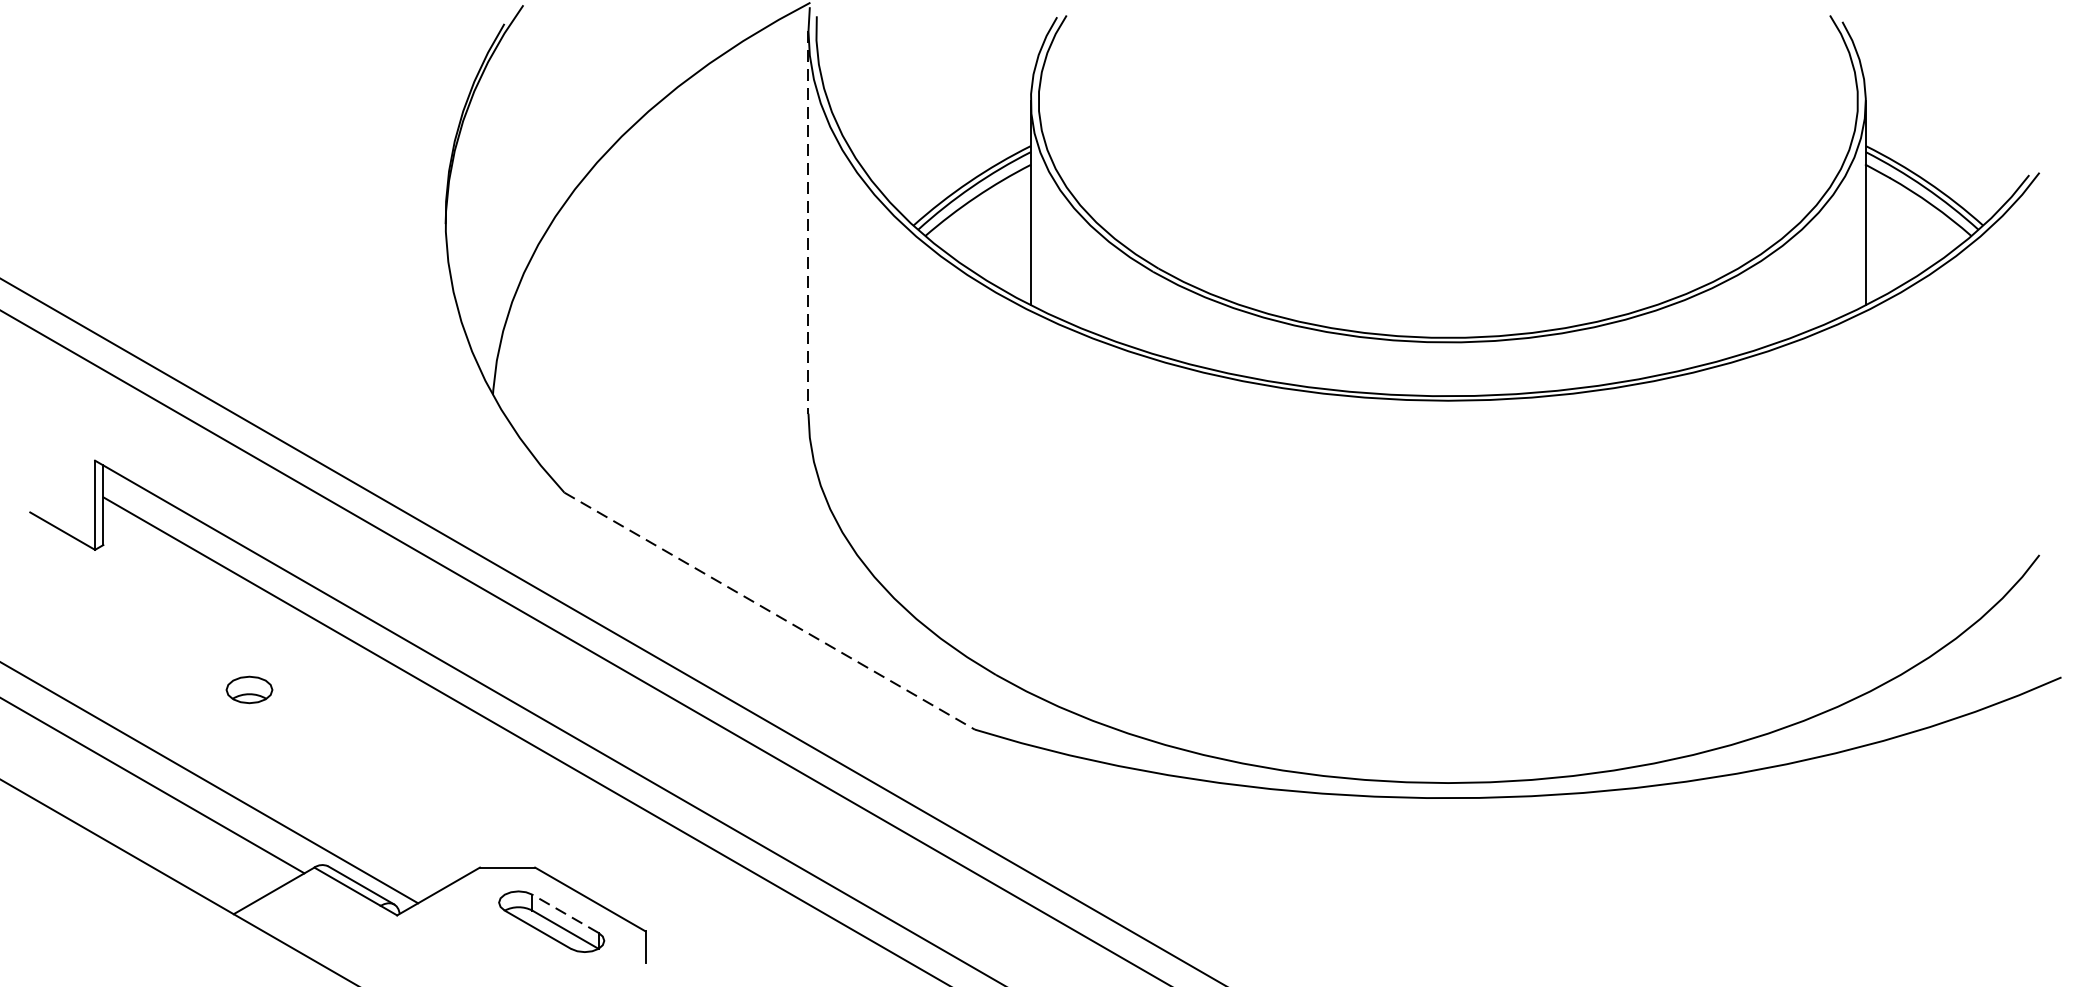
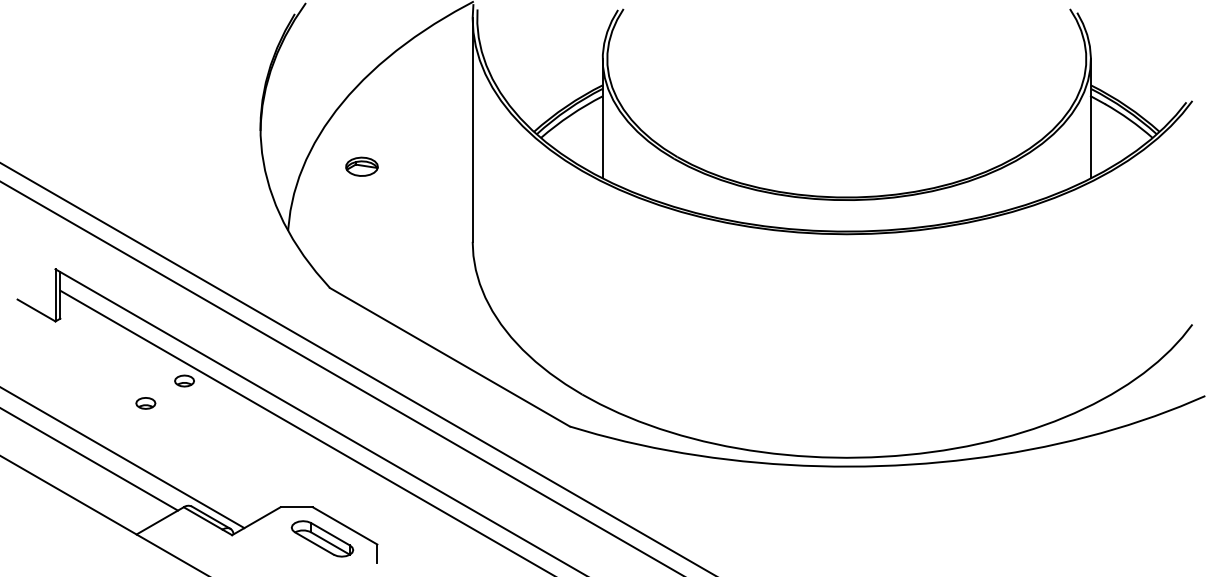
line: (808, 223) -> (472, 130), dashed -> solid
part: (618, 284) -> (361, 166), added
line: (768, 611) -> (449, 357), dashed -> solid
part: (315, 650) -> (184, 380), added
part: (248, 690) -> (145, 403), size x0.71
line: (565, 914) -> (330, 534), dashed -> solid

